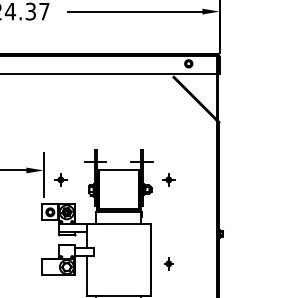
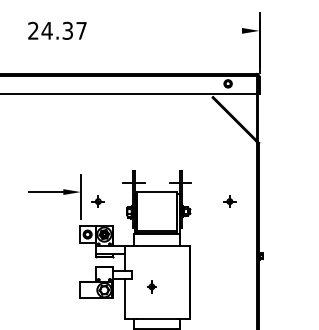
line: (134, 11) -> (173, 30), removed
part: (168, 179) -> (229, 201), moved
part: (168, 263) -> (151, 286), moved

